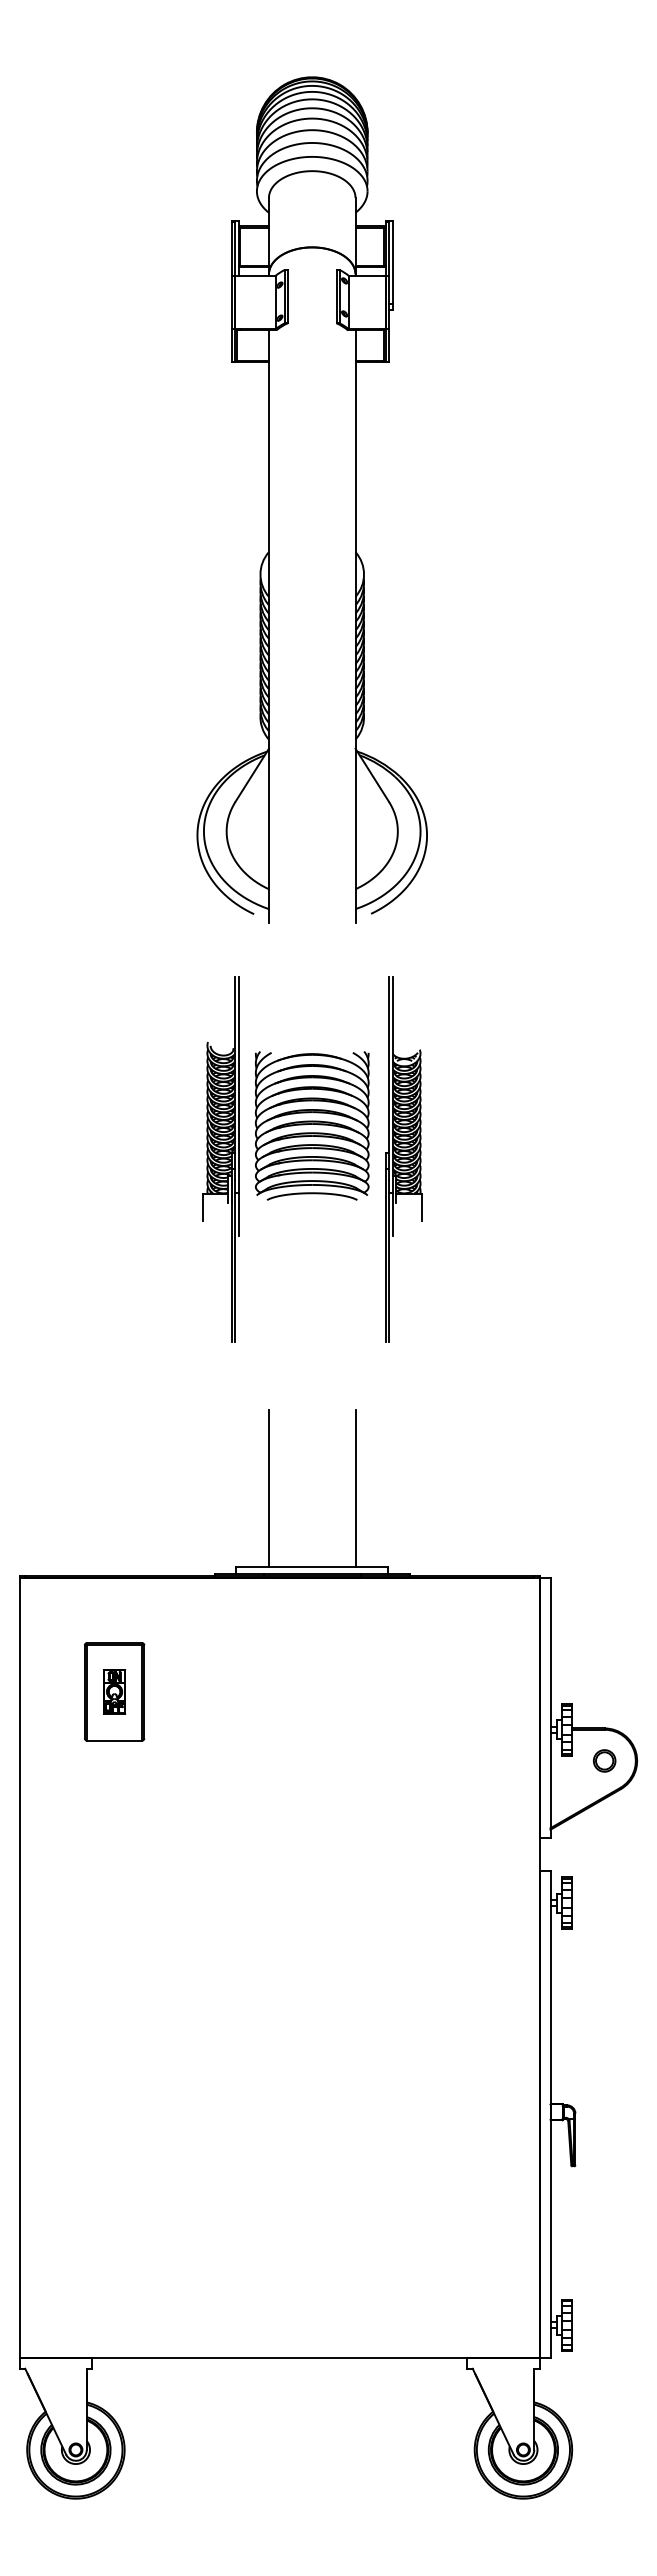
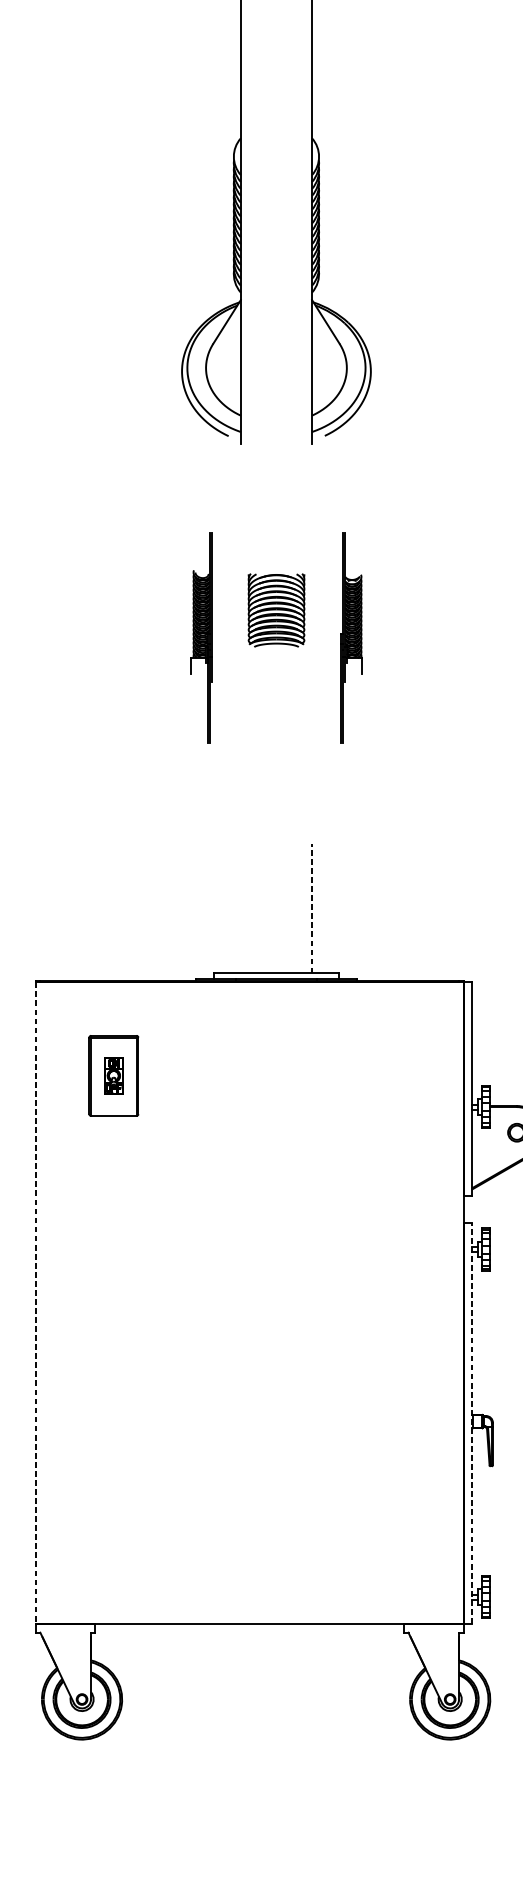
part: (312, 1125) -> (276, 610), size x0.6
part: (220, 1159) -> (200, 637), size x0.7
part: (403, 1159) -> (351, 637), size x0.7
line: (268, 1488) -> (240, 908), removed
line: (355, 1488) -> (312, 908), solid -> dashed
line: (19, 1968) -> (35, 1303), solid -> dashed
line: (550, 2114) -> (472, 1423), solid -> dashed

